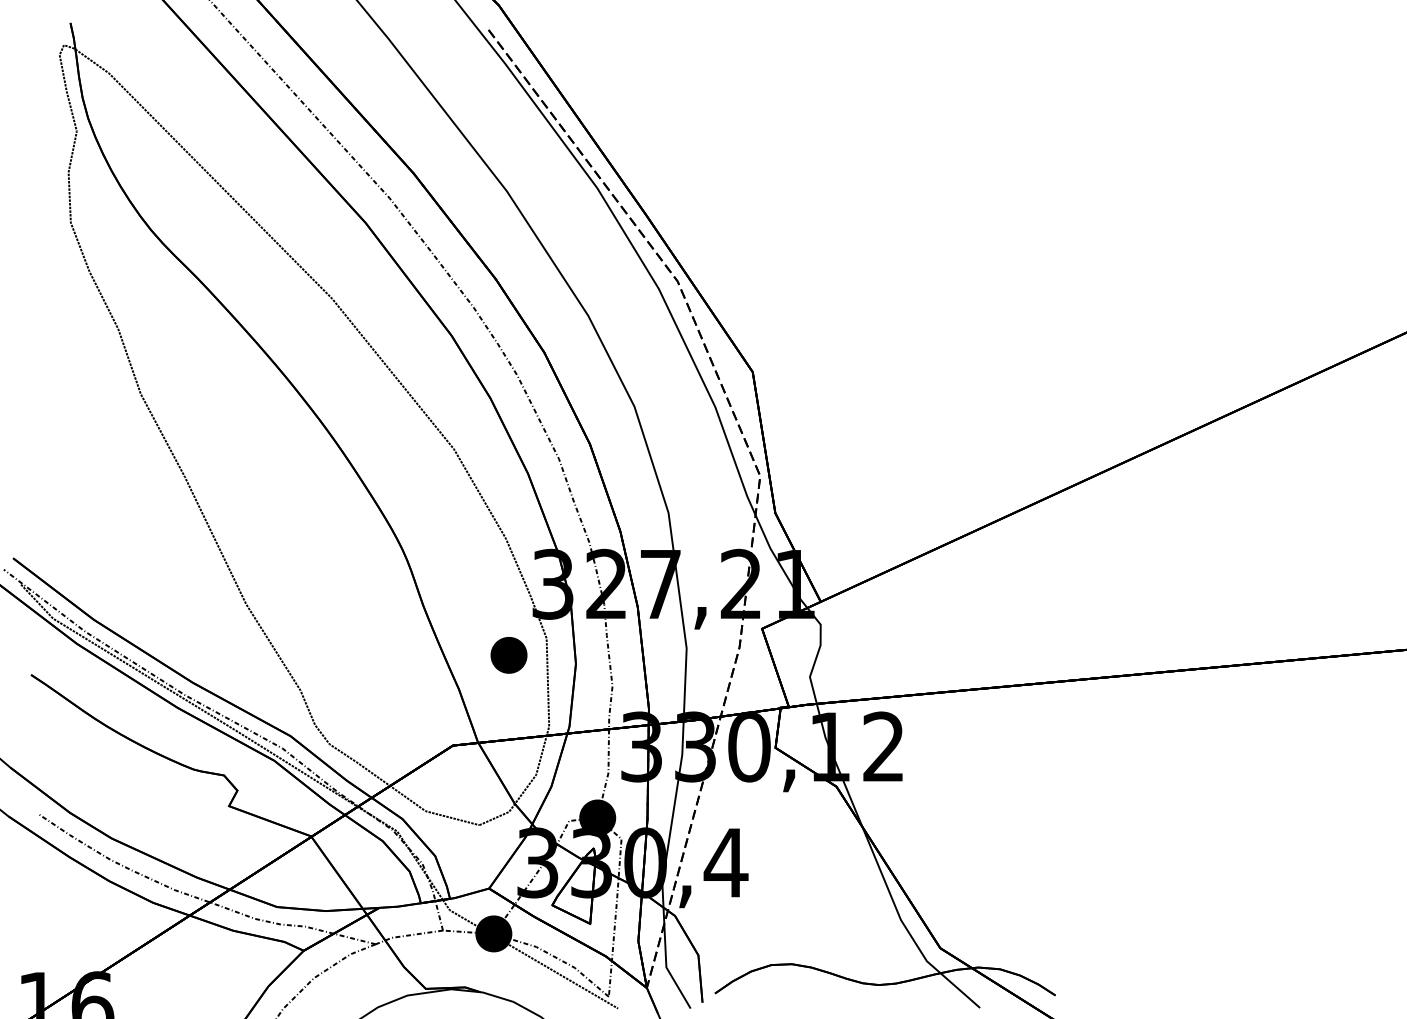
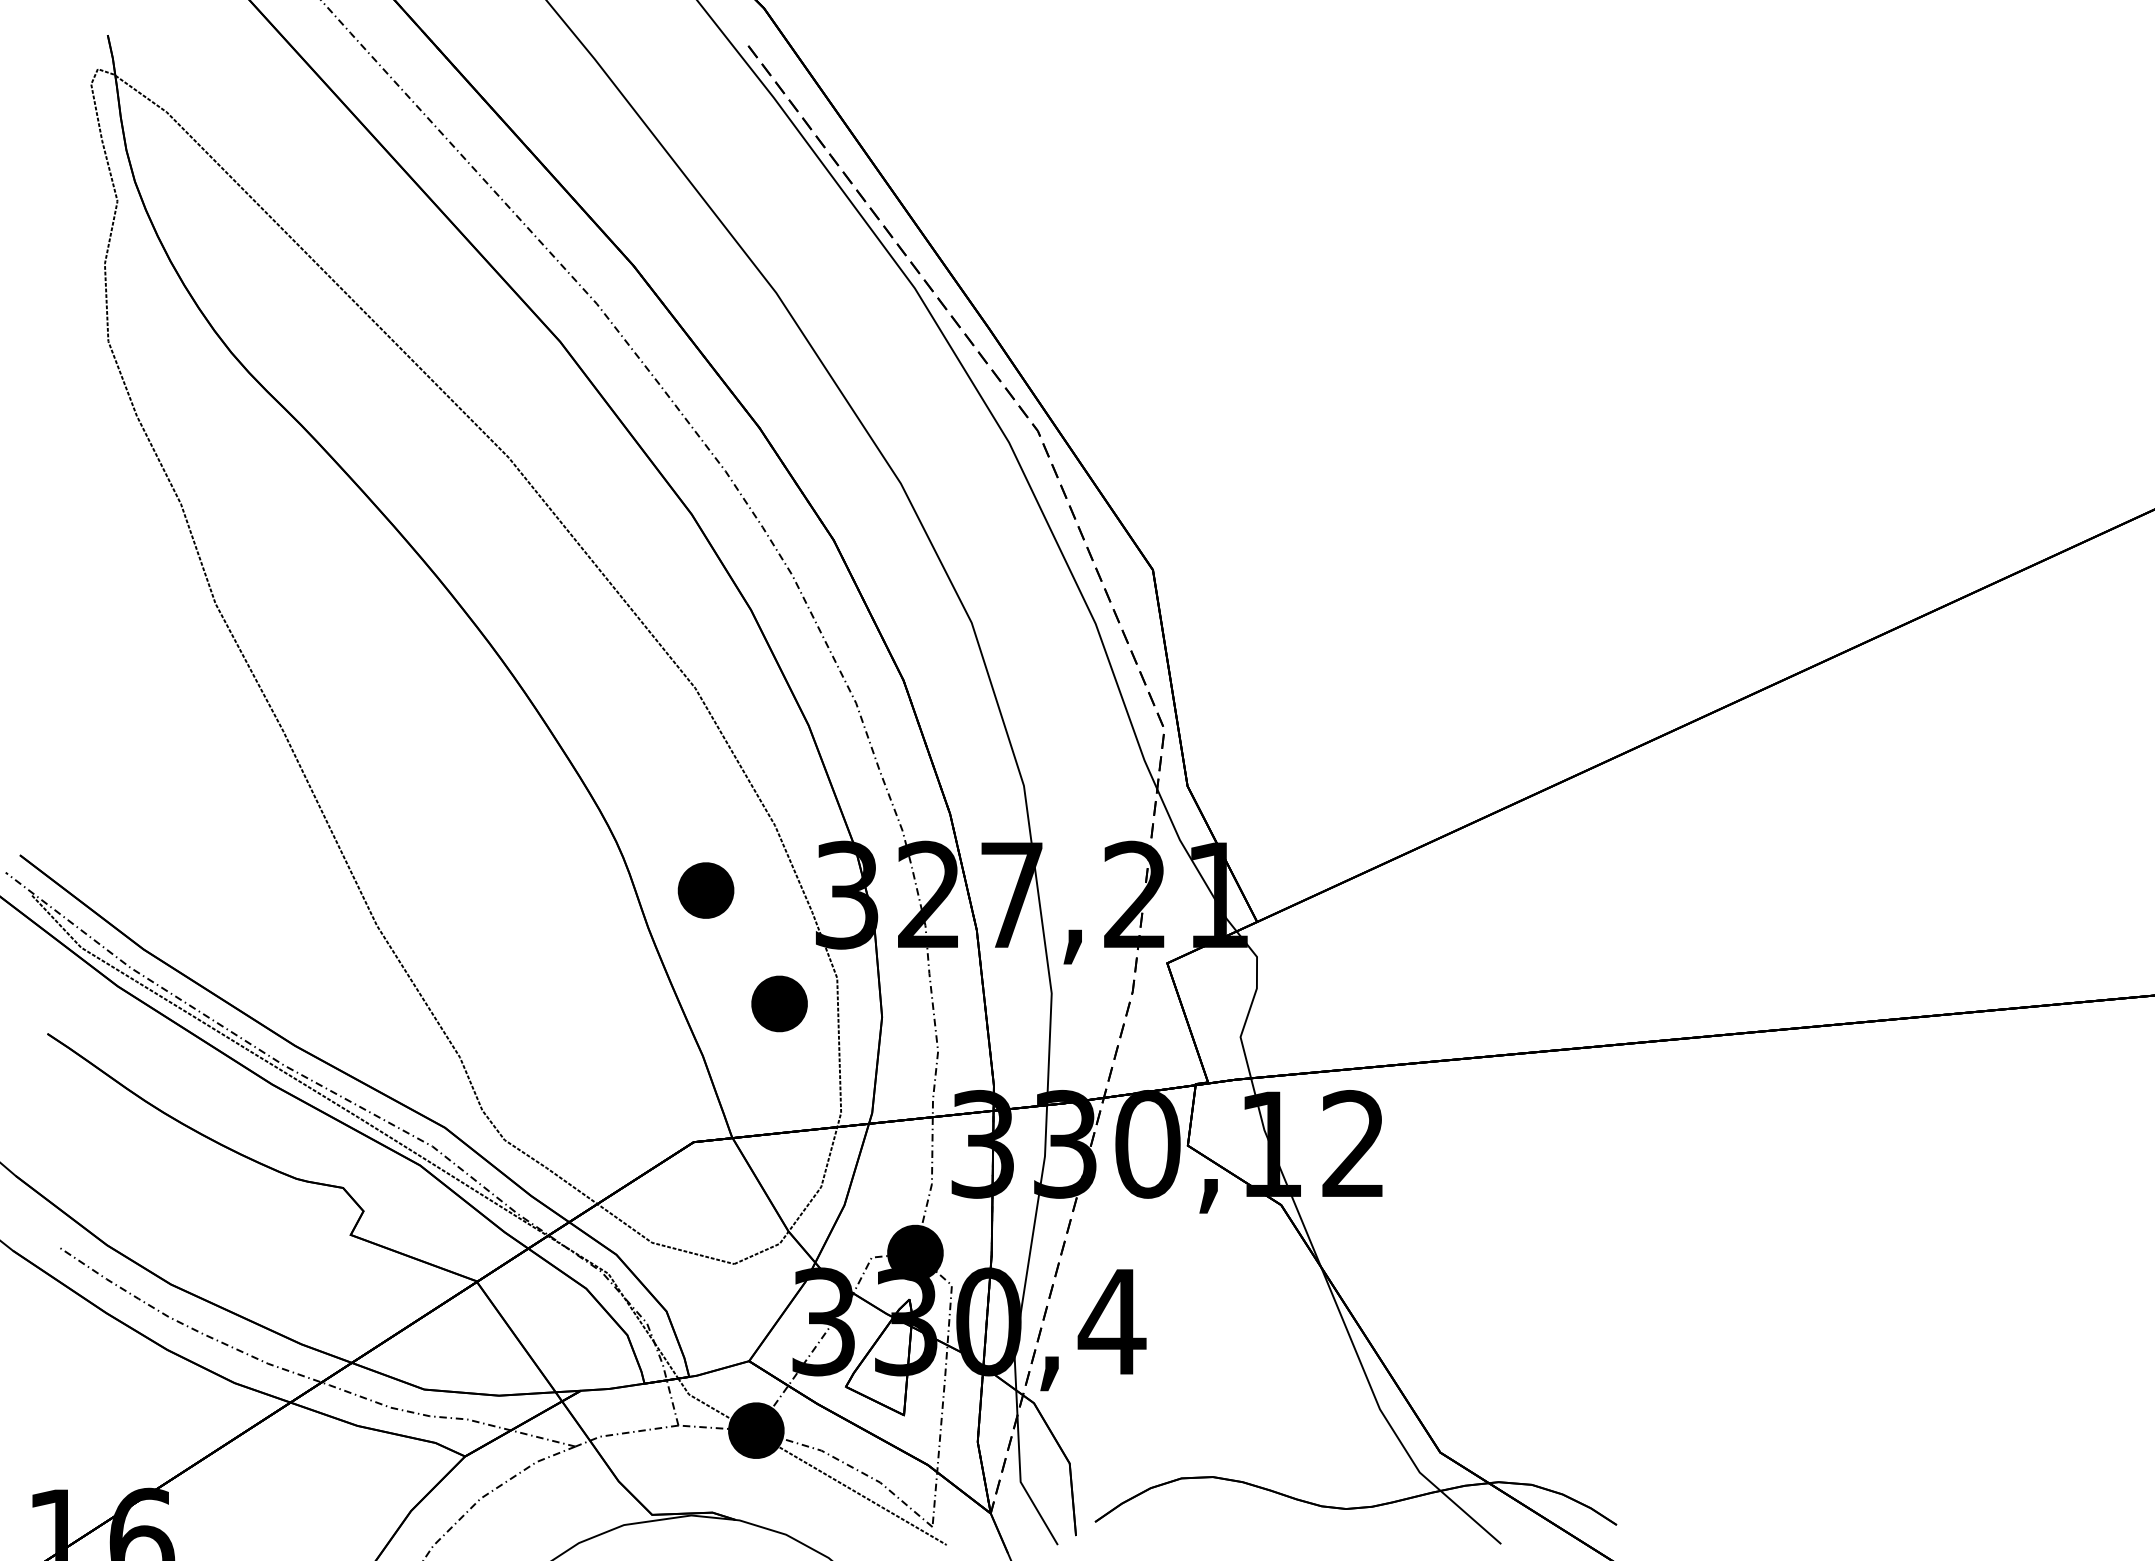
part: (460, 581) -> (705, 890), added

